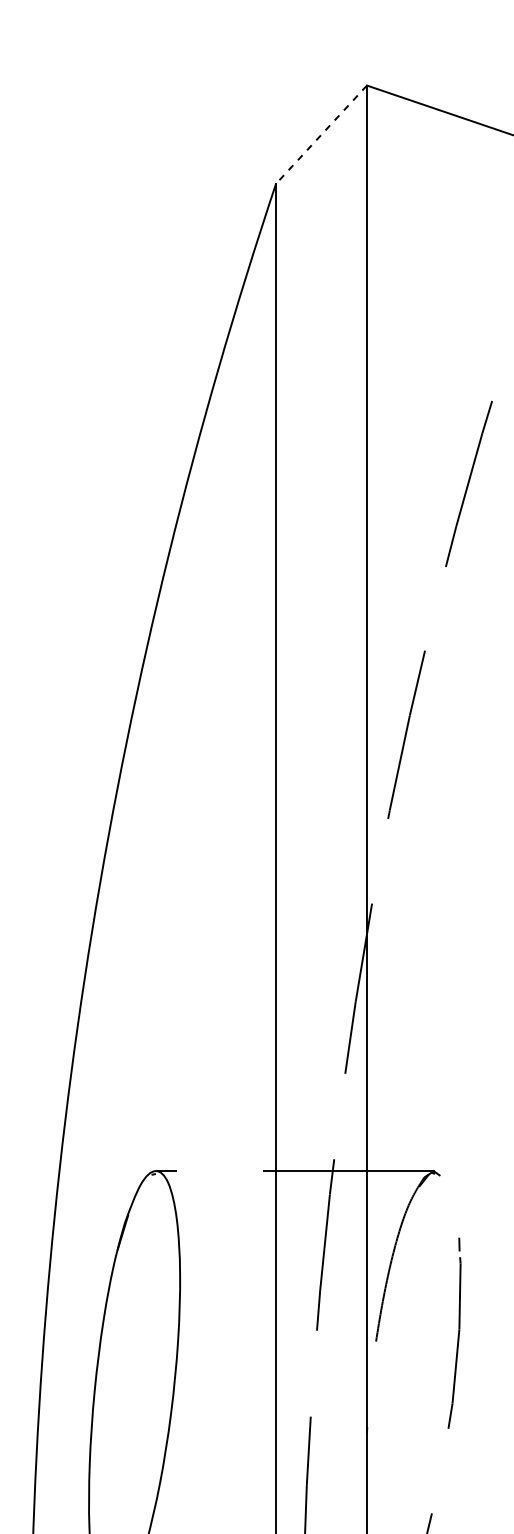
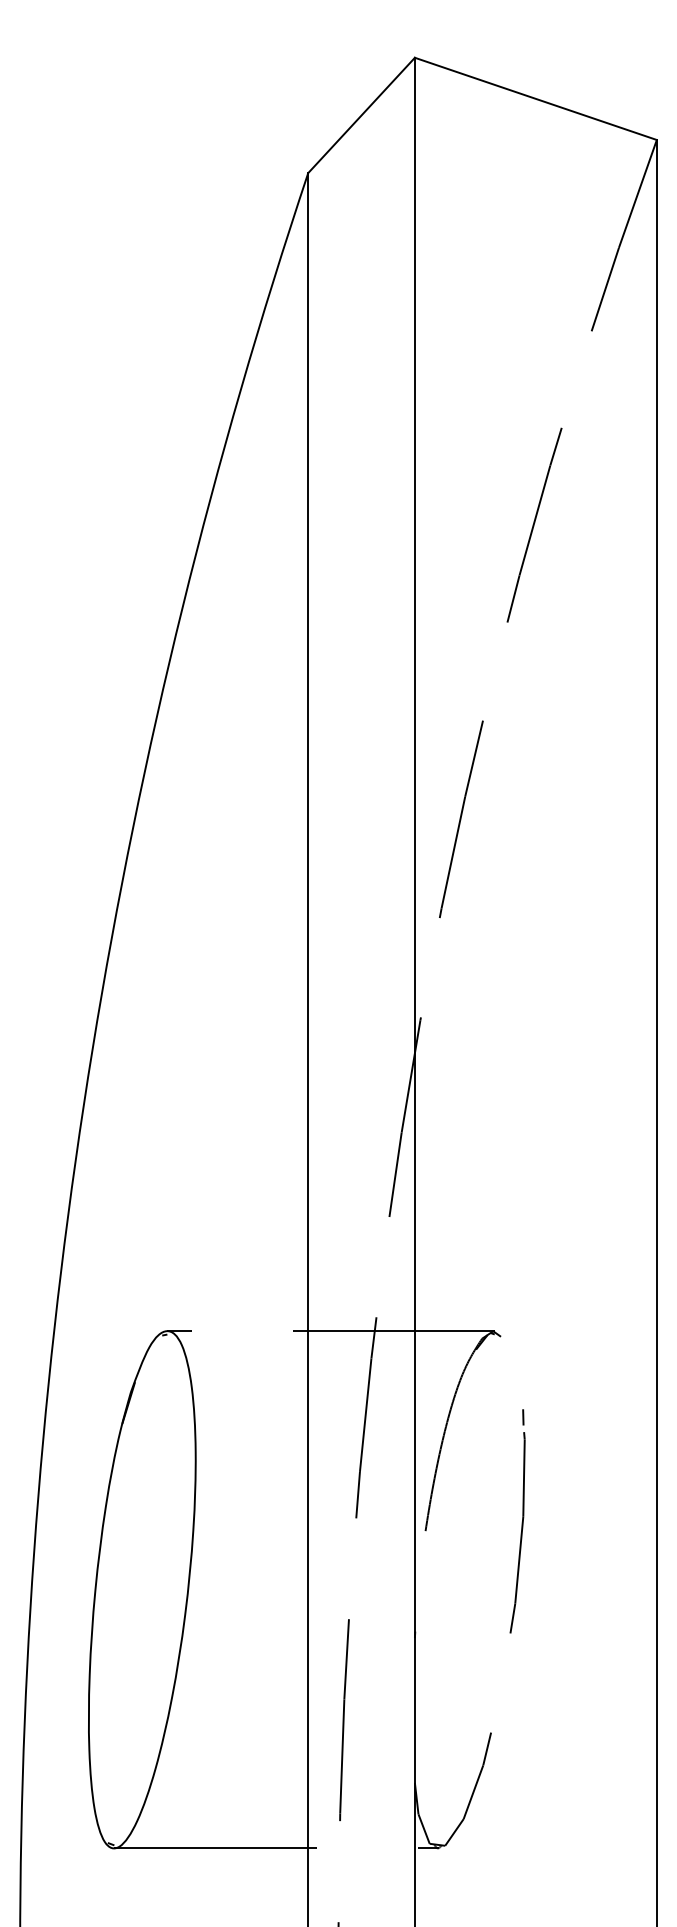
line: (321, 134) -> (361, 115), dashed -> solid

